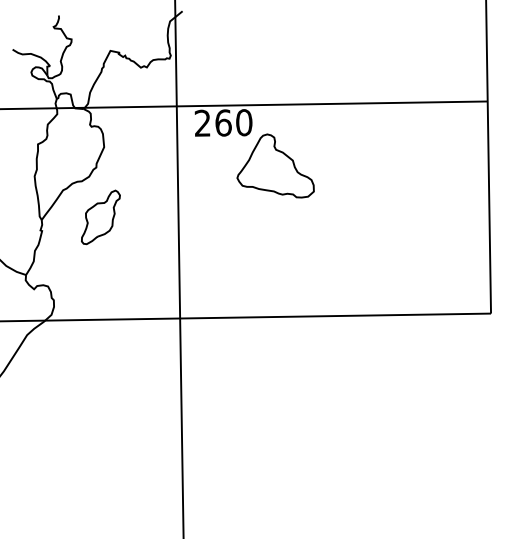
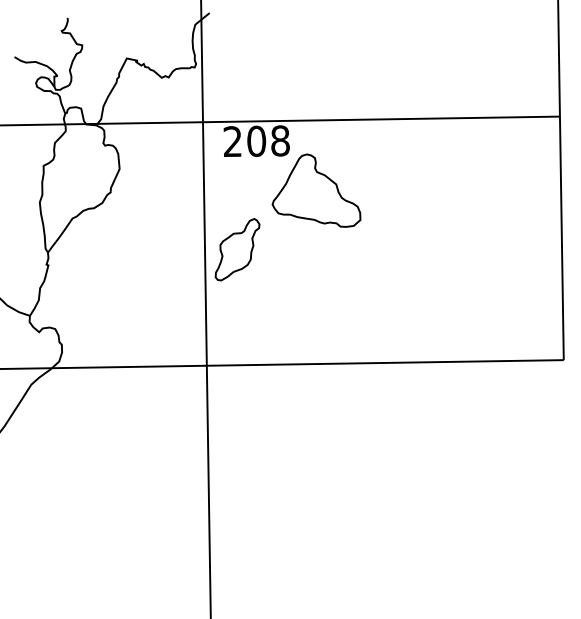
text: (233, 122) -> (268, 140), 260 -> 208
part: (100, 217) -> (237, 249), moved

